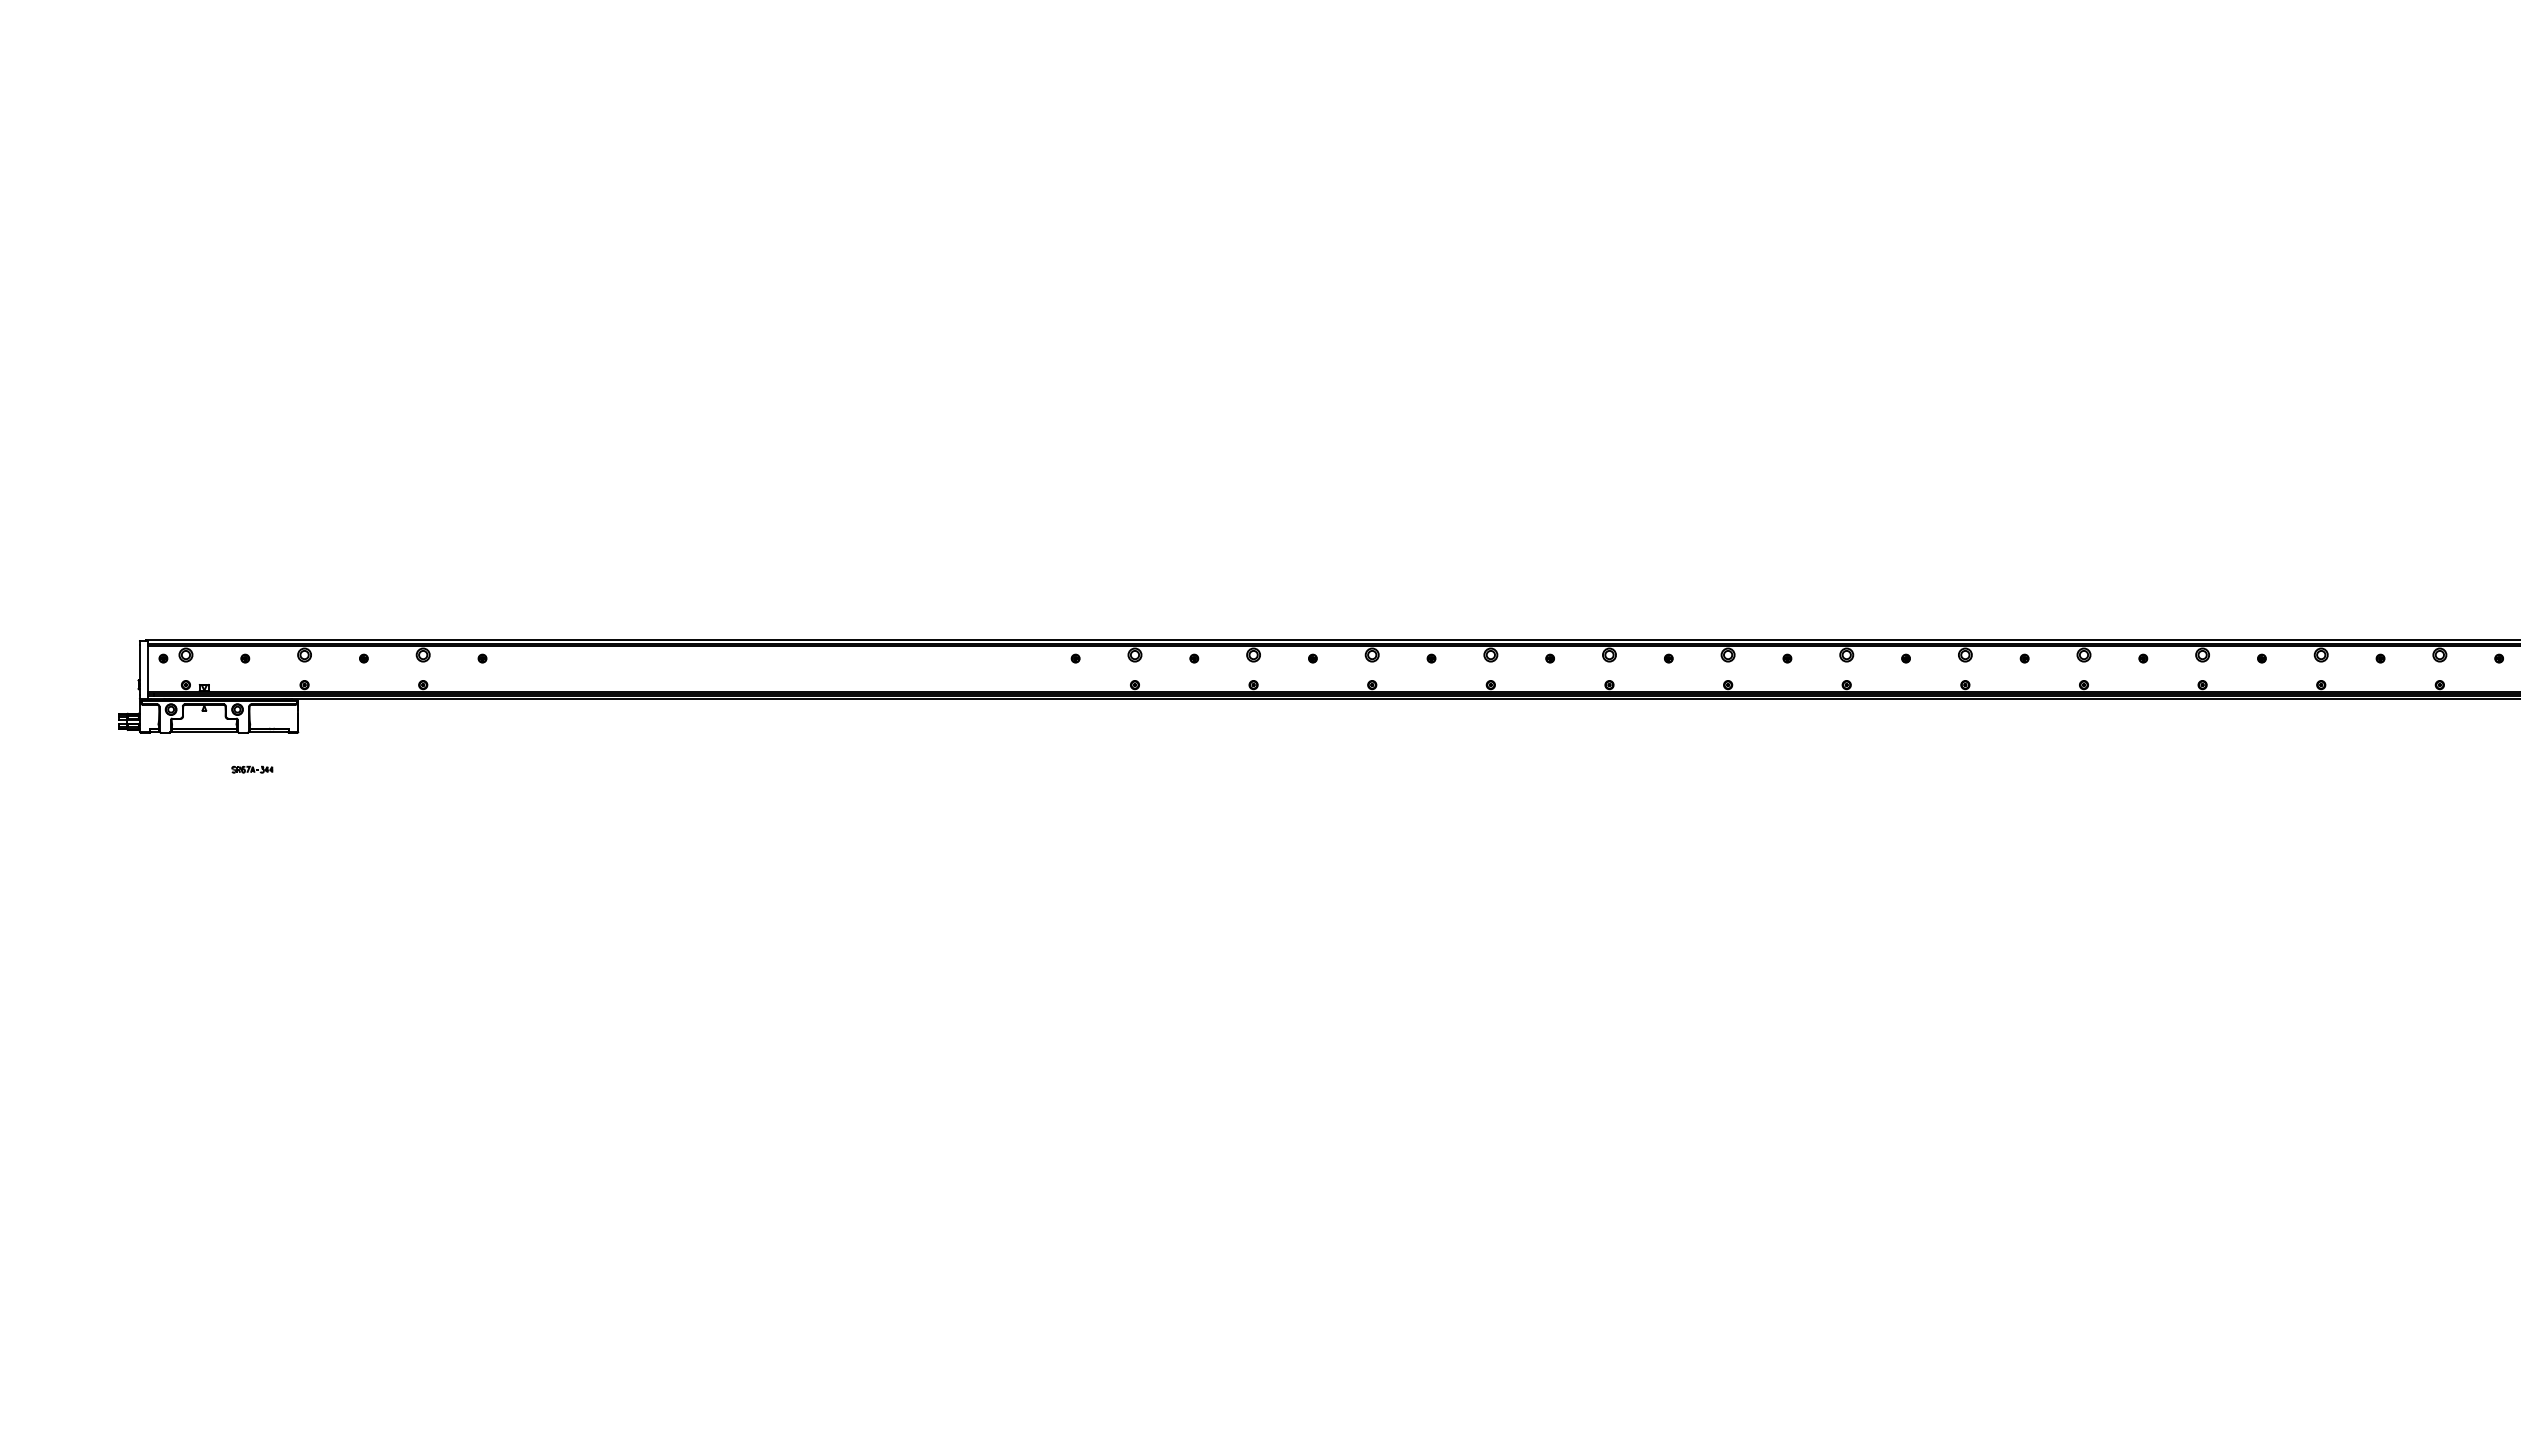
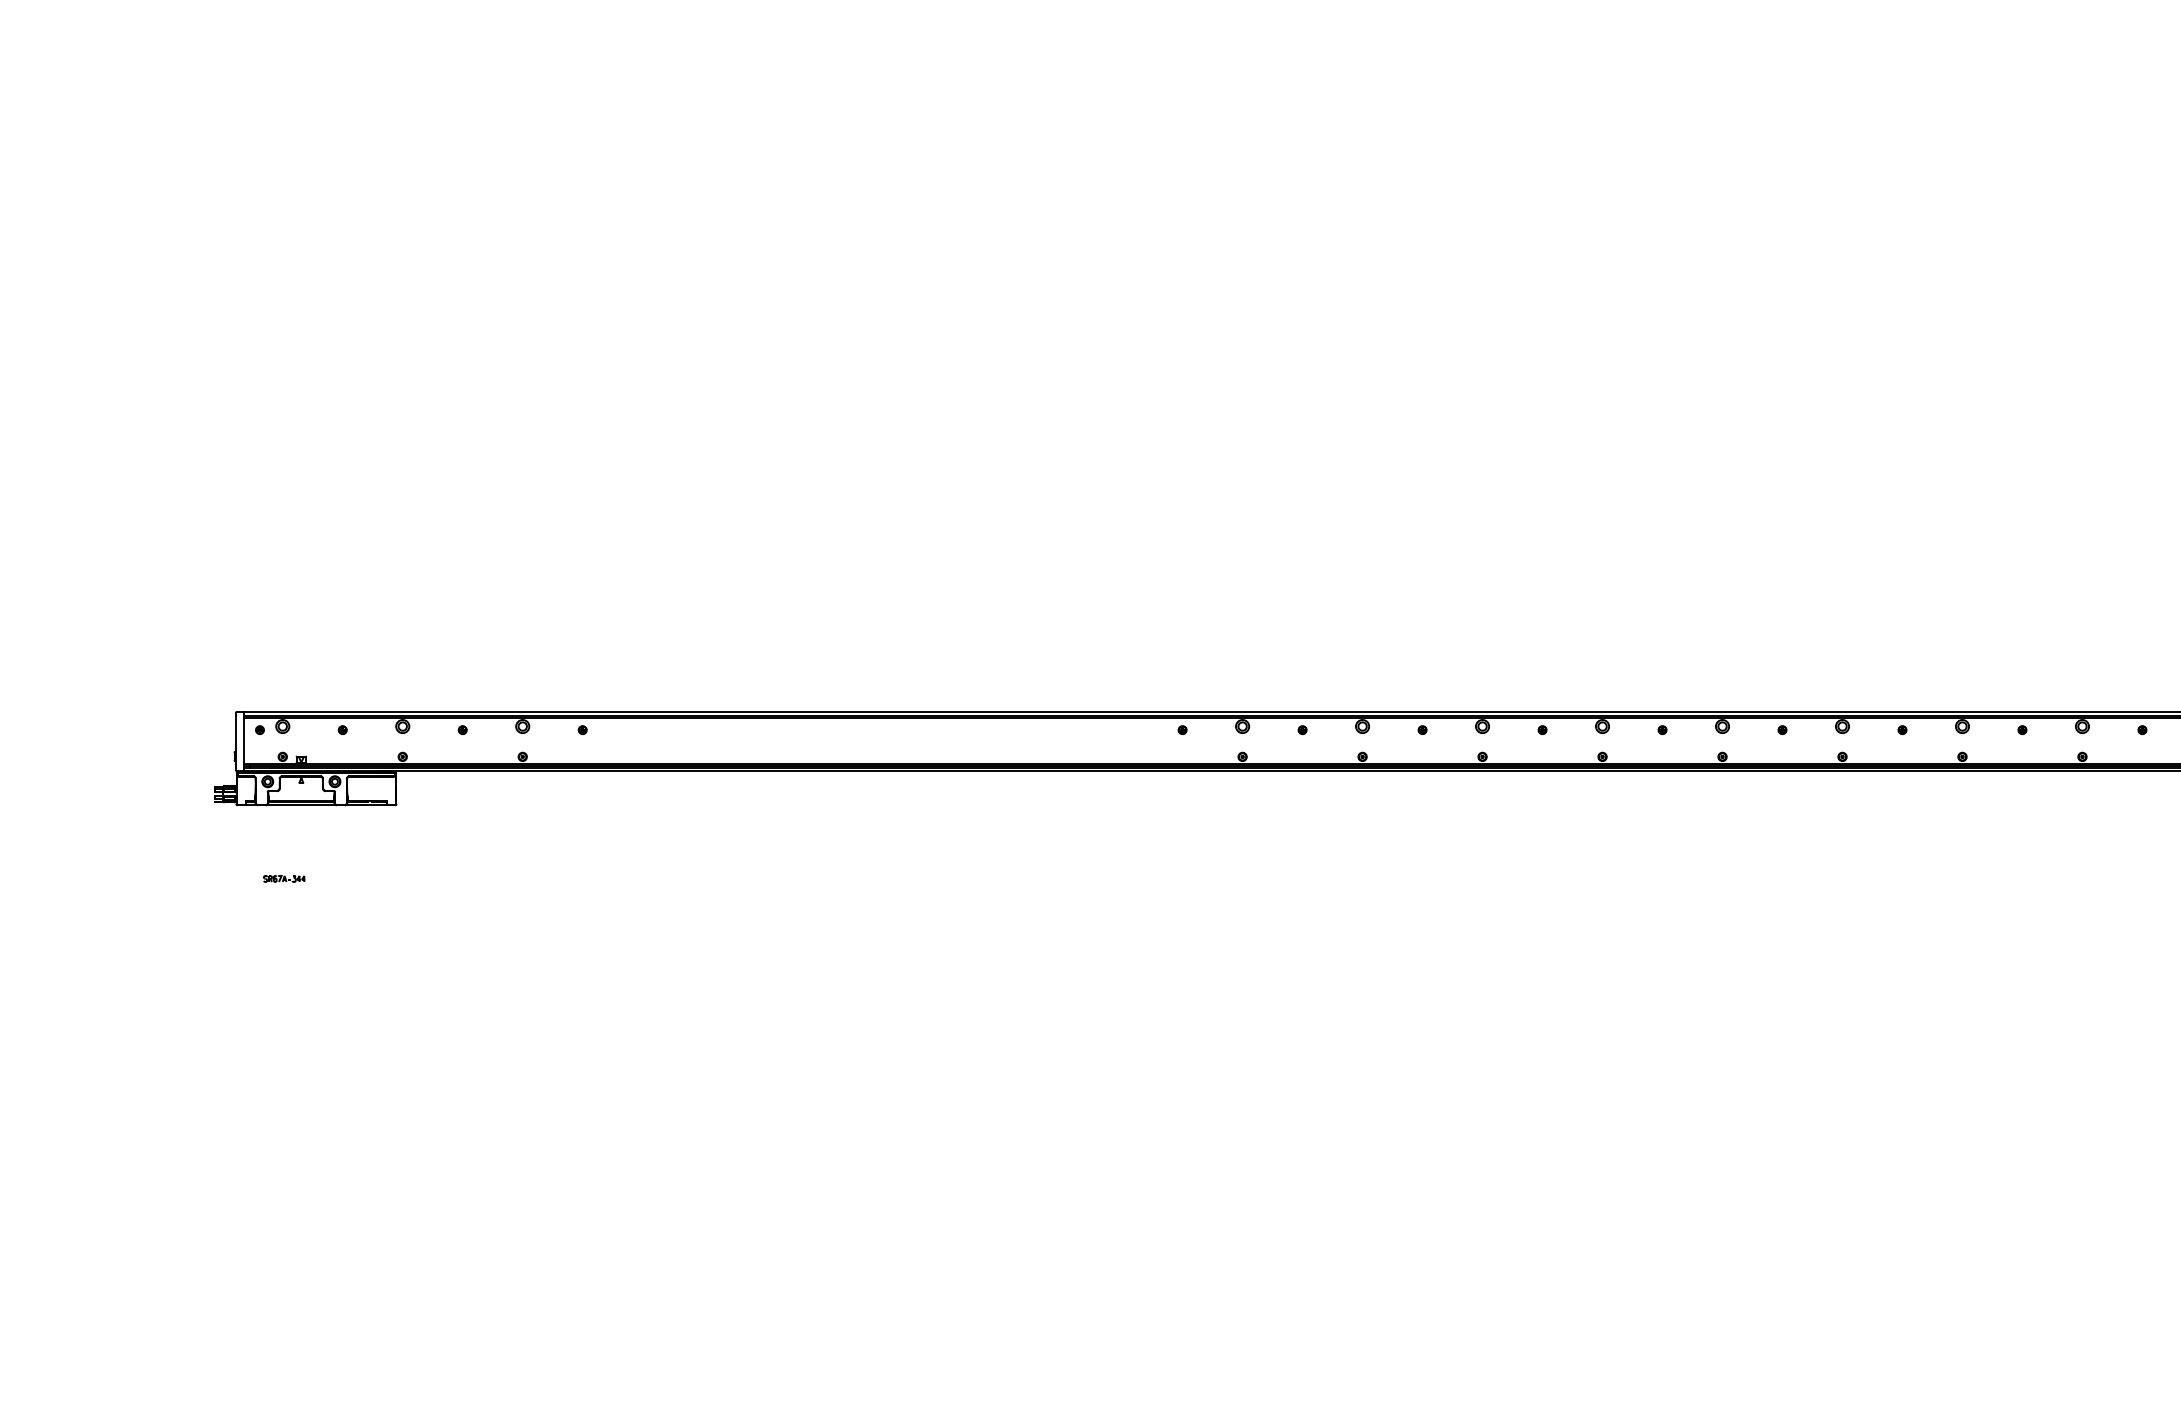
part: (252, 769) -> (284, 878), moved

